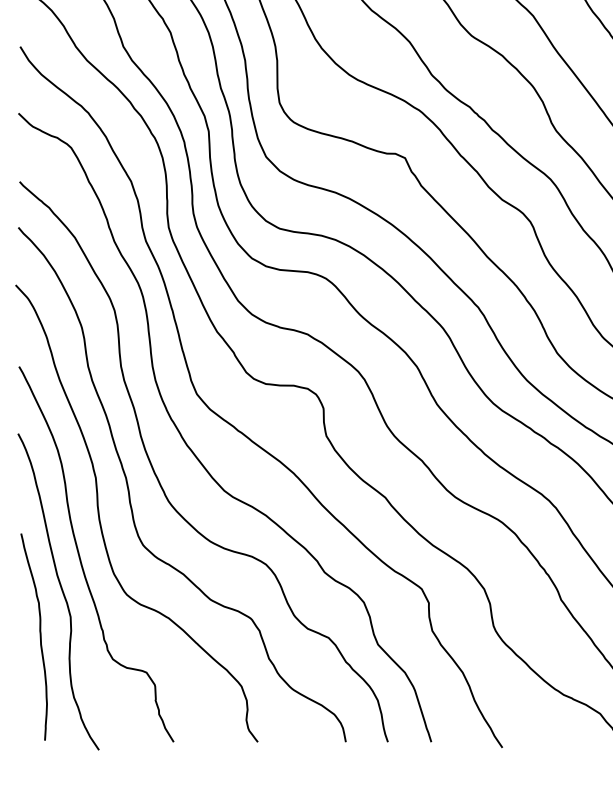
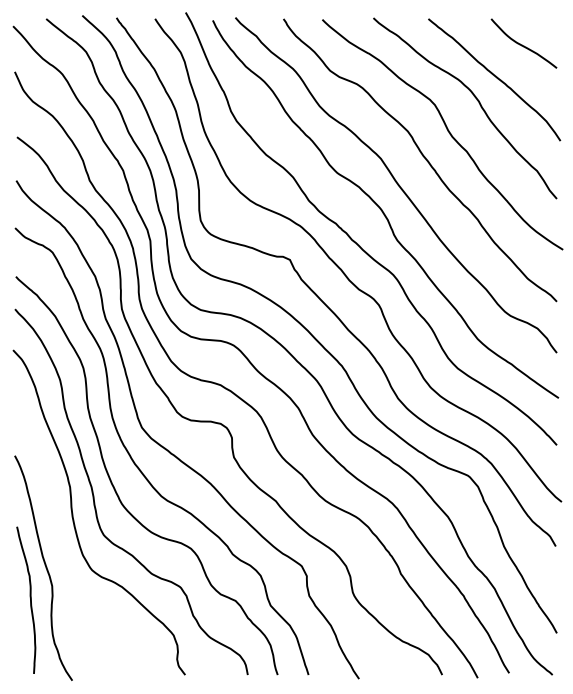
curve: (80, 555) -> (59, 542), removed

